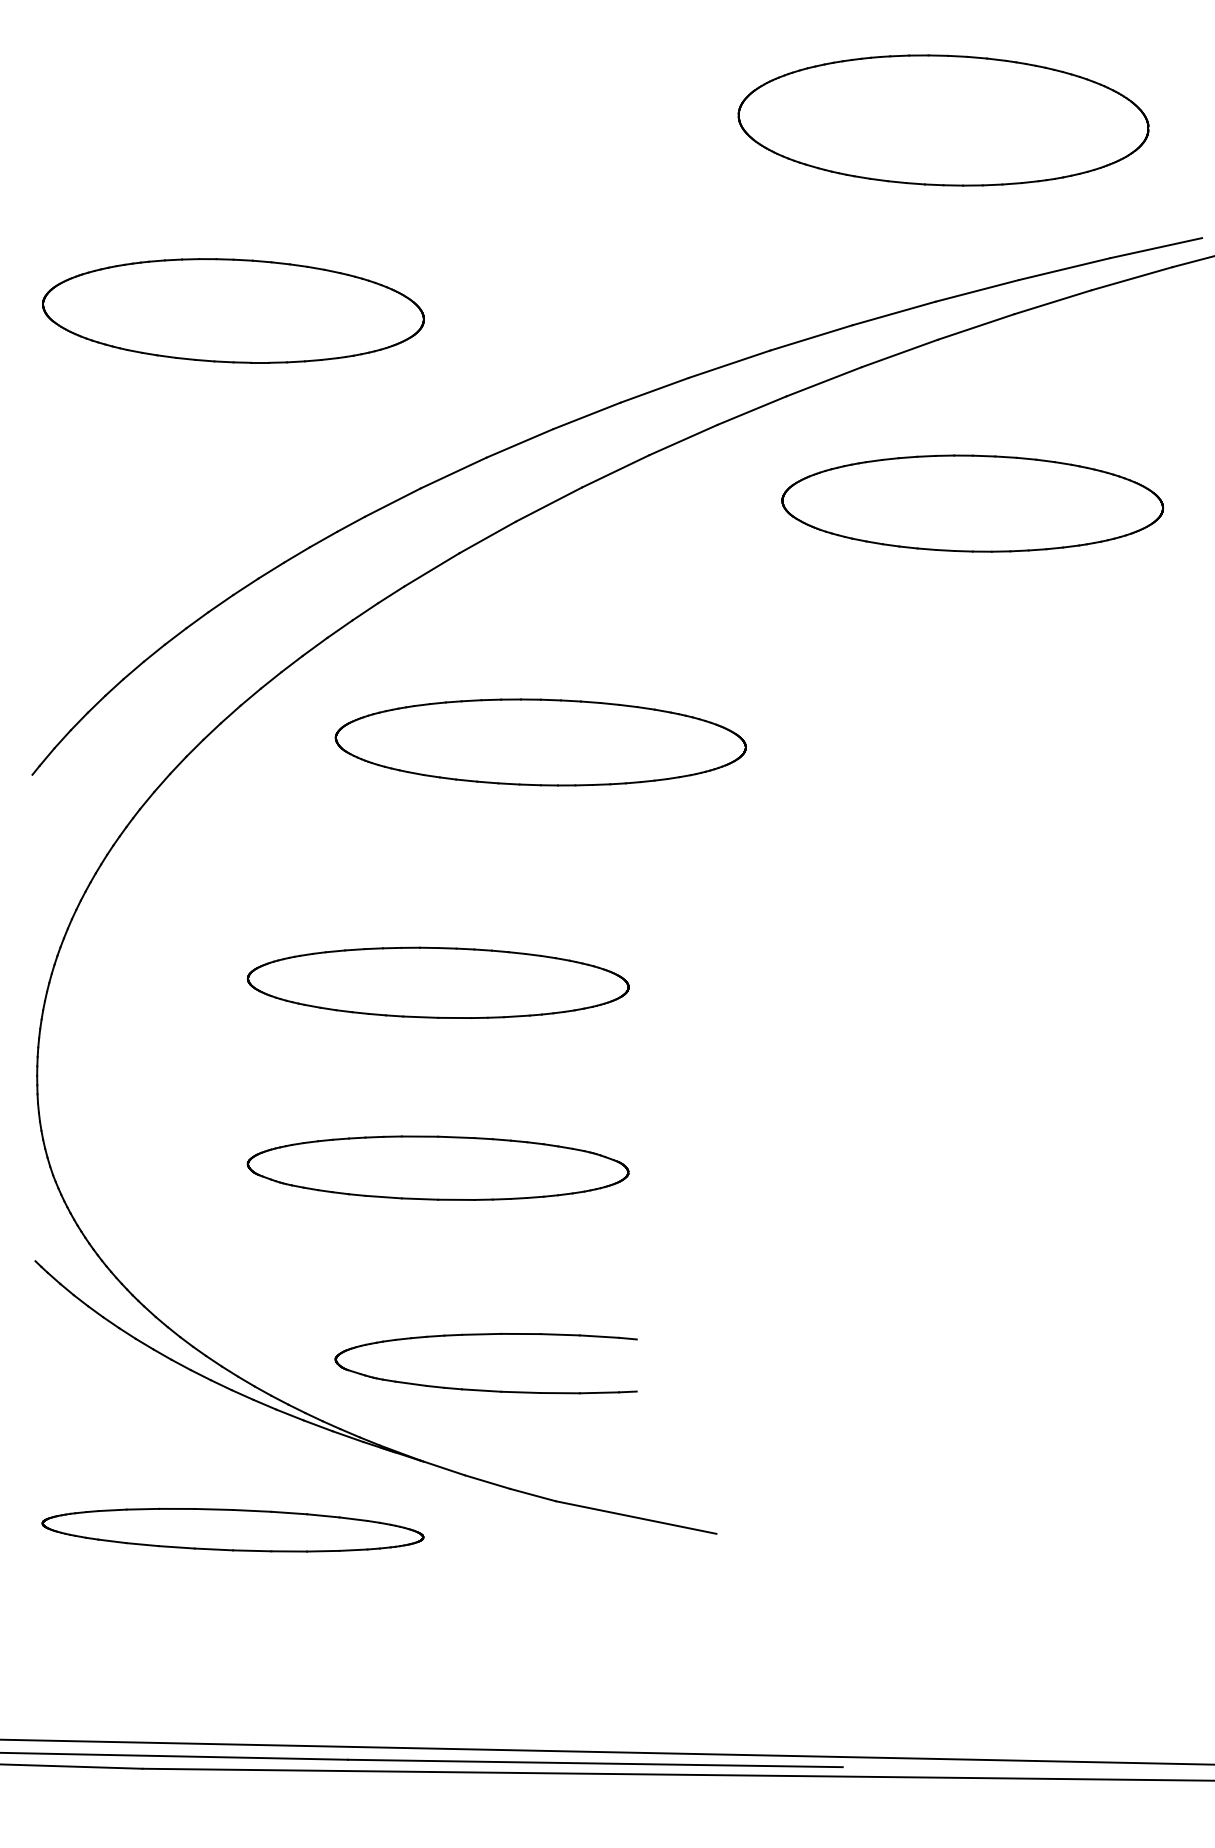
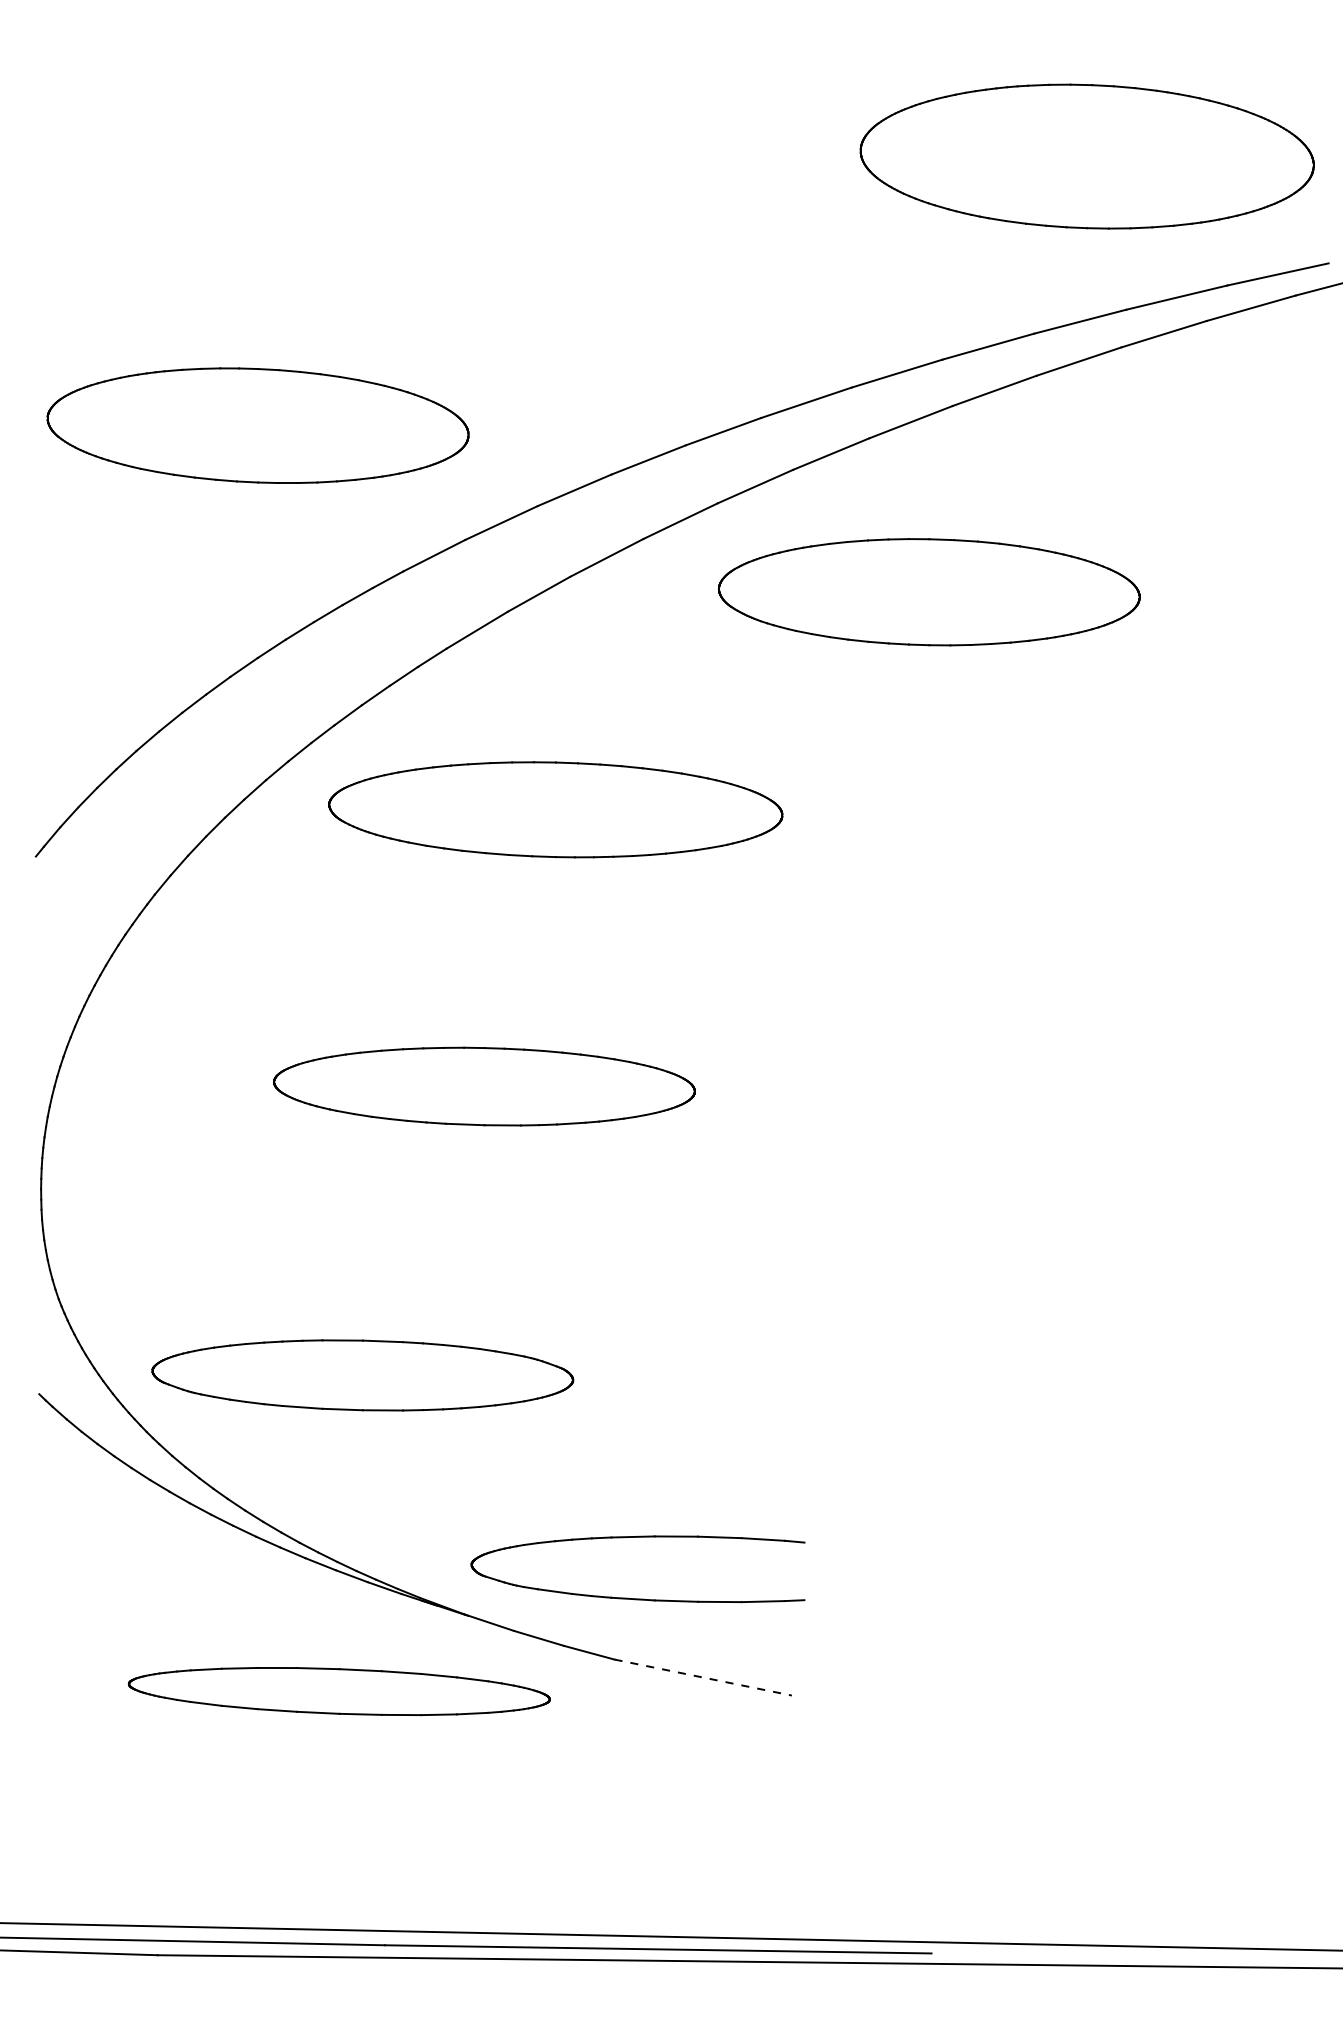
part: (943, 120) -> (1087, 156), moved
part: (233, 310) -> (258, 425), moved
part: (972, 503) -> (929, 592), moved
part: (540, 742) -> (555, 809), moved
part: (437, 1167) -> (362, 1374), moved
part: (485, 1389) -> (637, 1597), moved
line: (636, 1517) -> (703, 1677), solid -> dashed
part: (232, 1529) -> (338, 1690), moved

